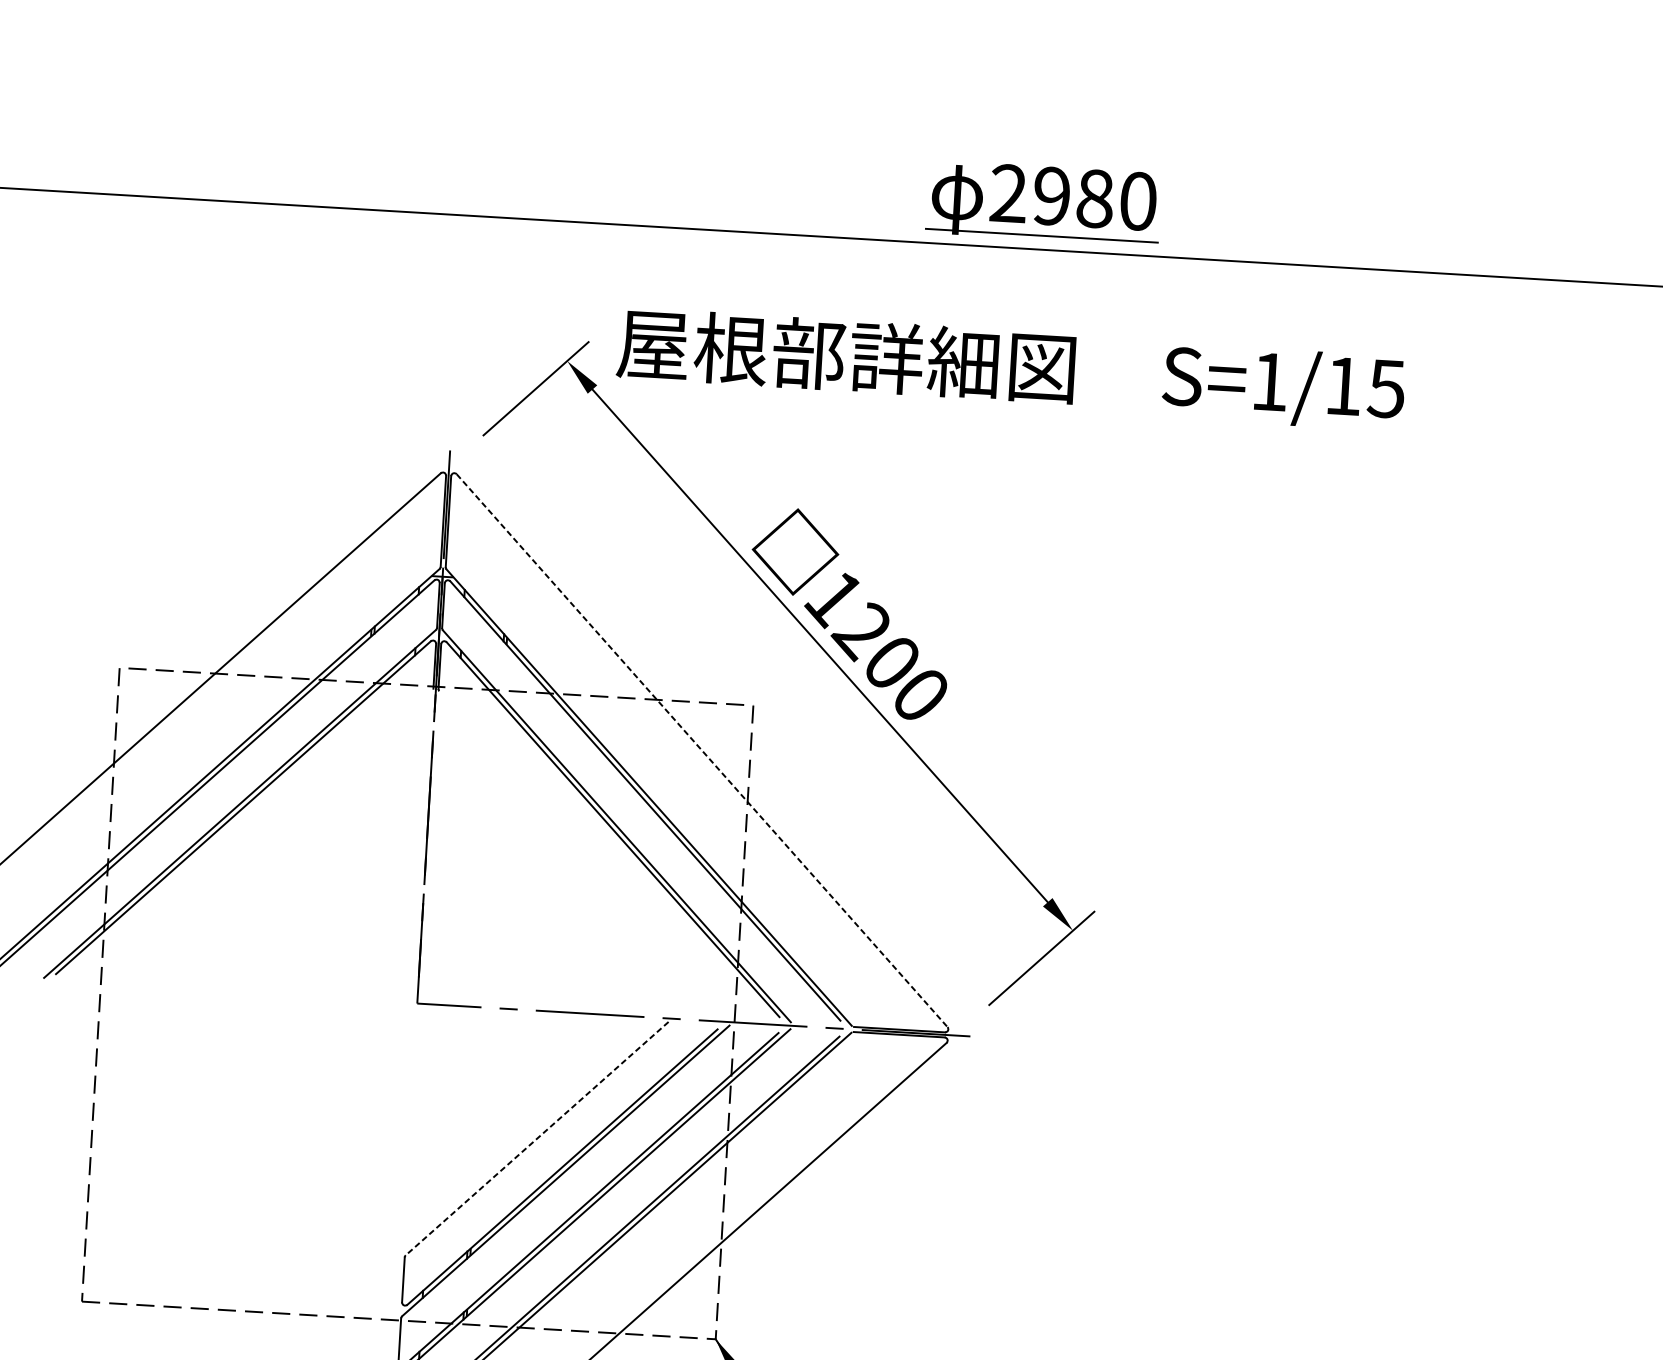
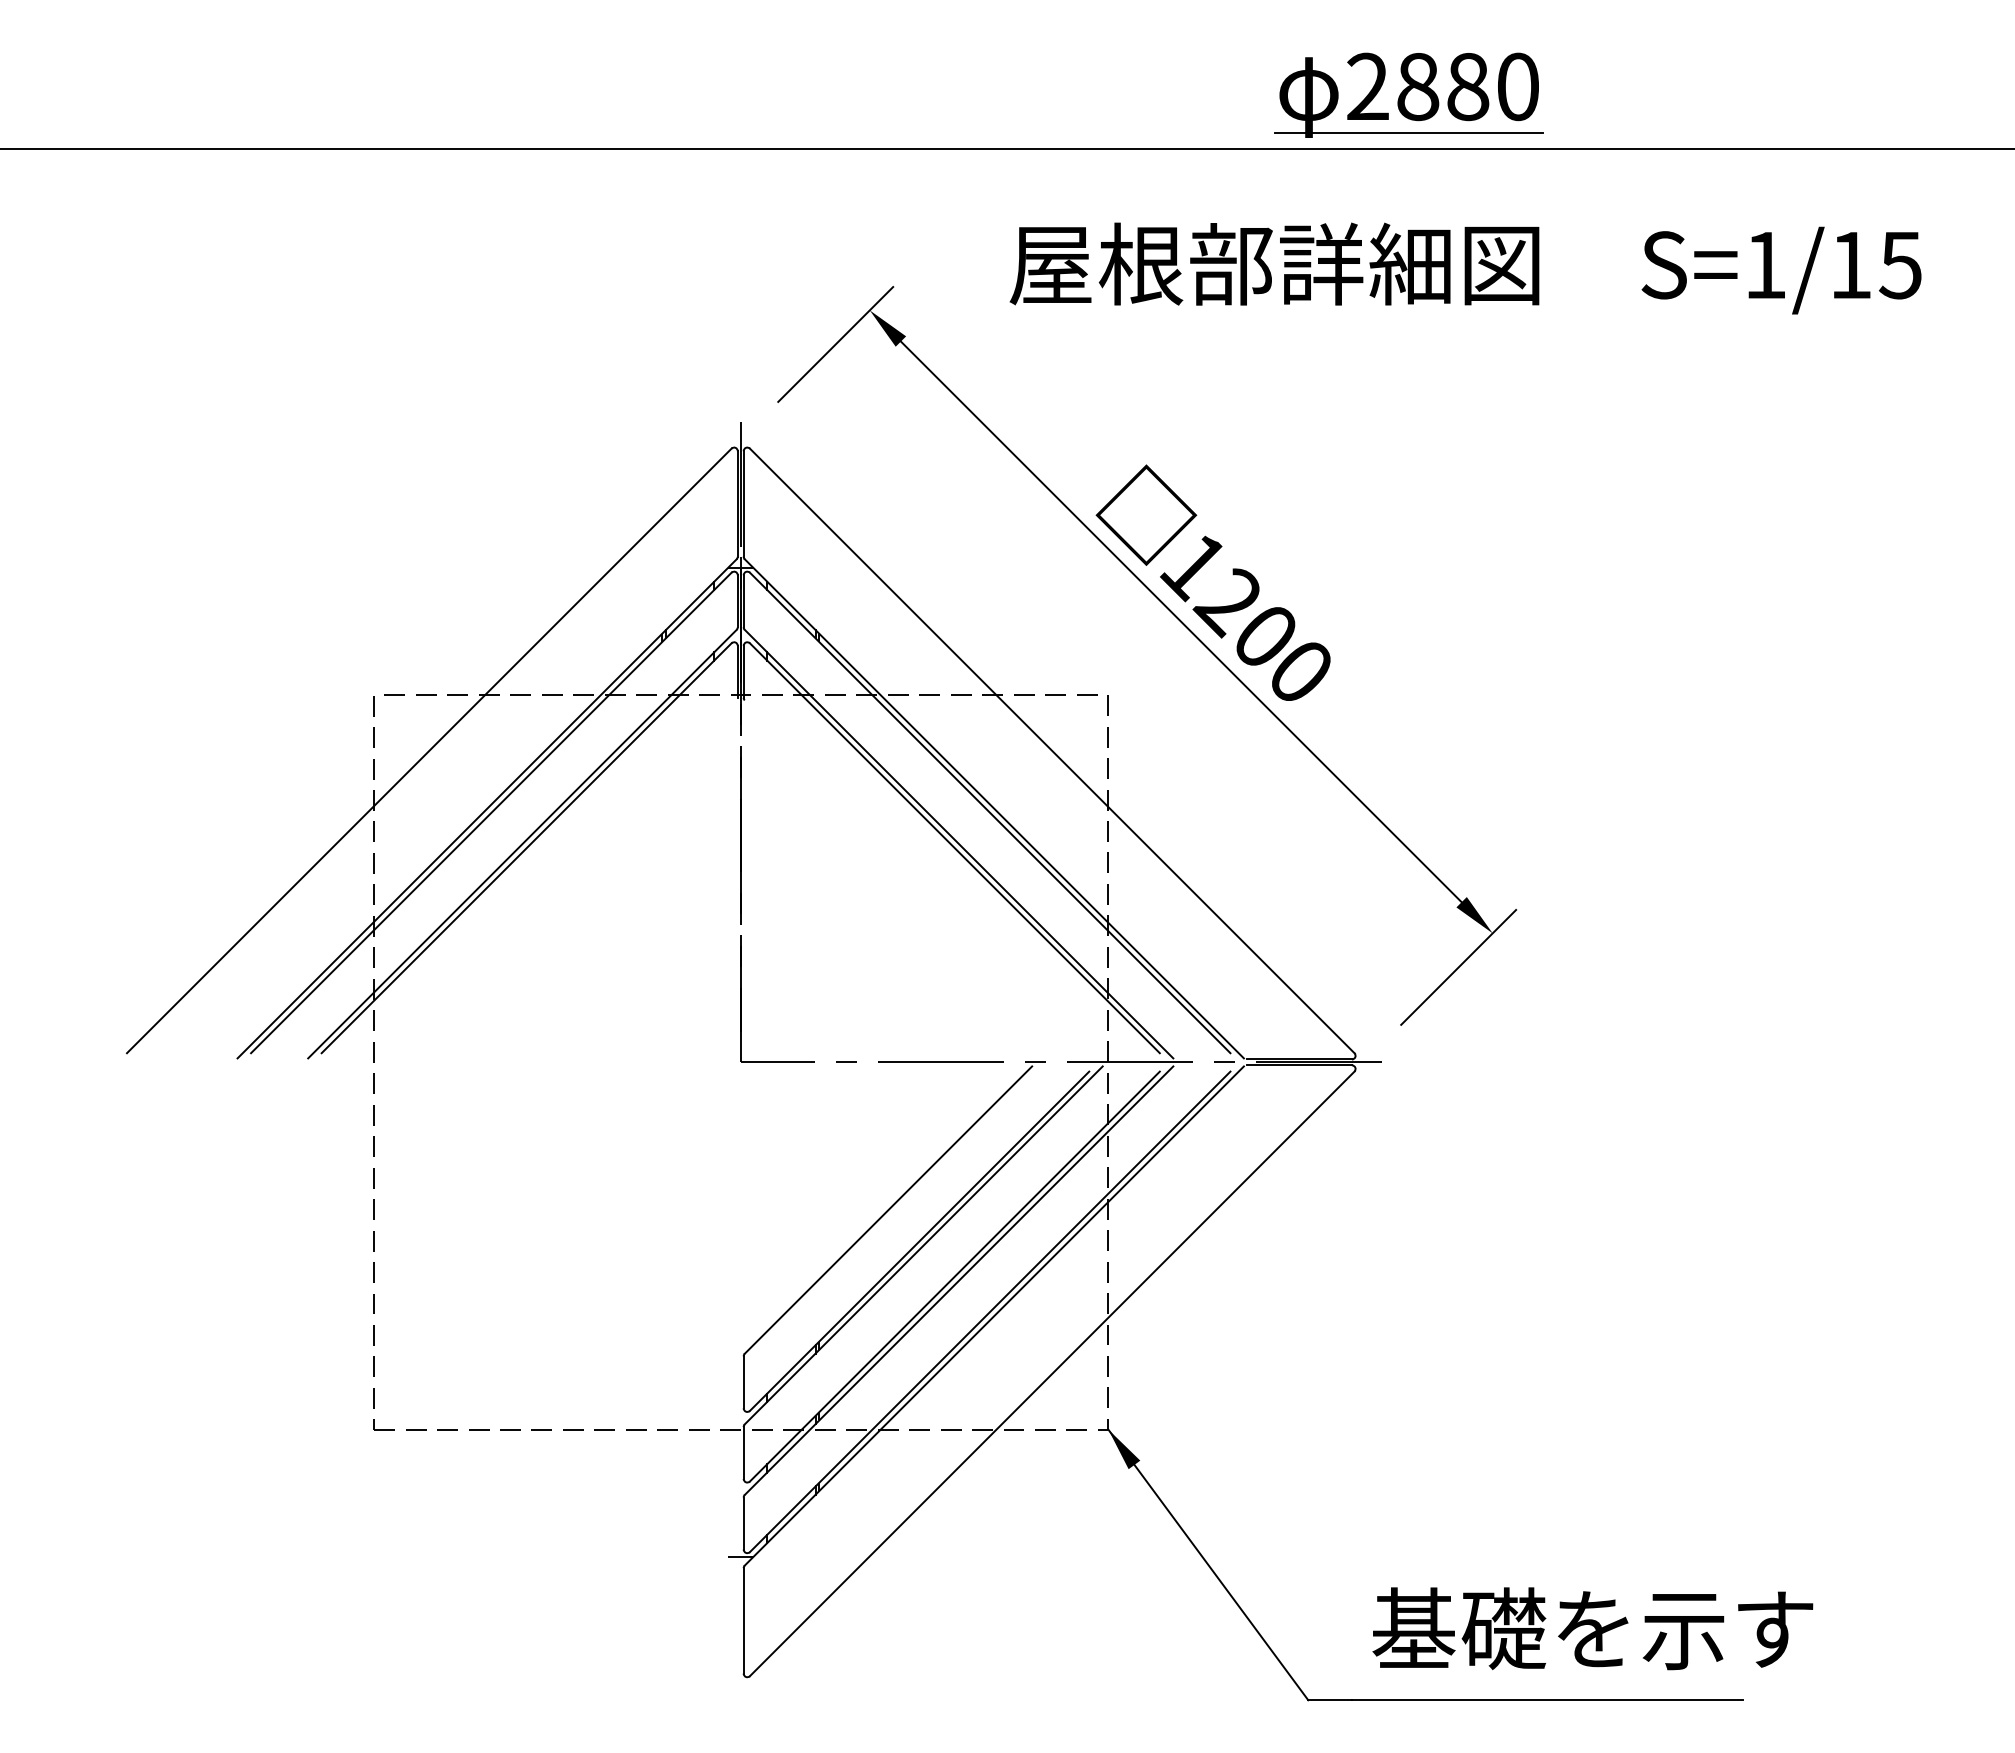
text: (1052, 195) -> (1418, 86), 2980 -> 2880
text: (1010, 369) -> (1465, 268), moved
line: (702, 751) -> (1052, 751), dashed -> solid
line: (537, 1138) -> (888, 1210), dashed -> solid

